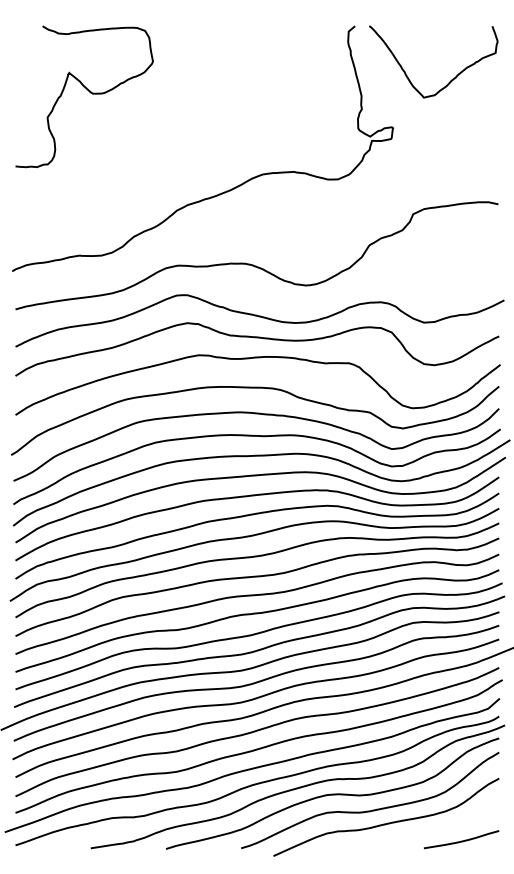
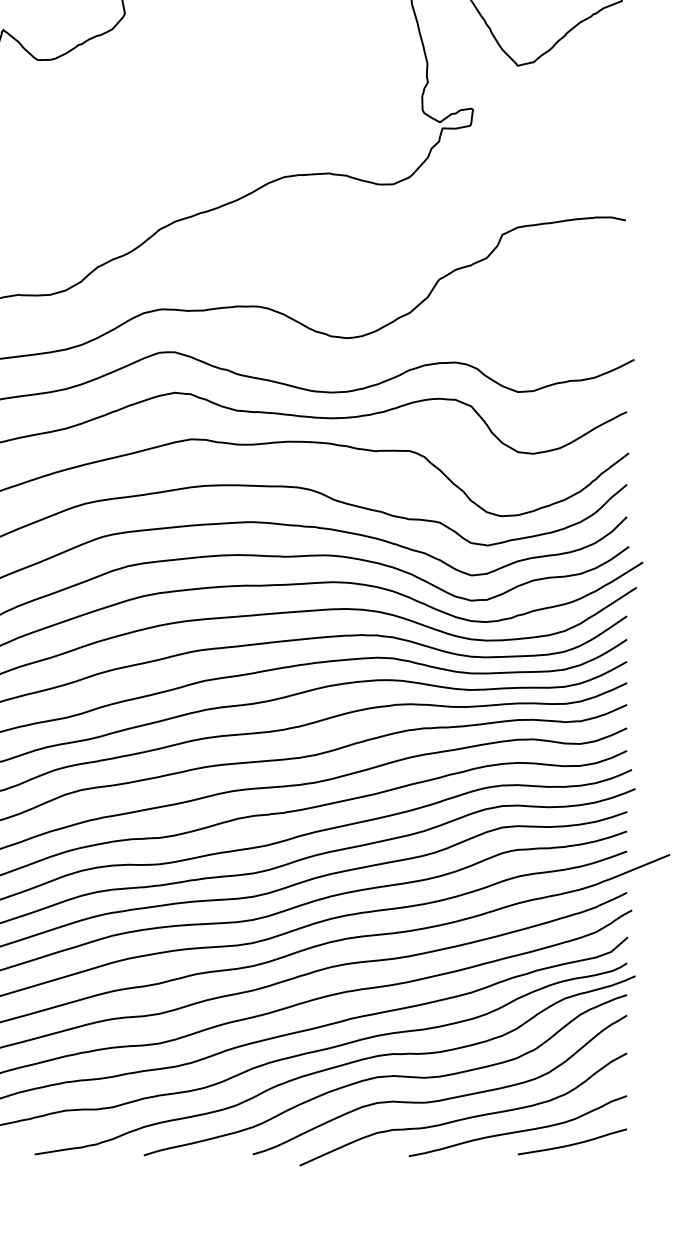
curve: (424, 831) -> (518, 1130), added

